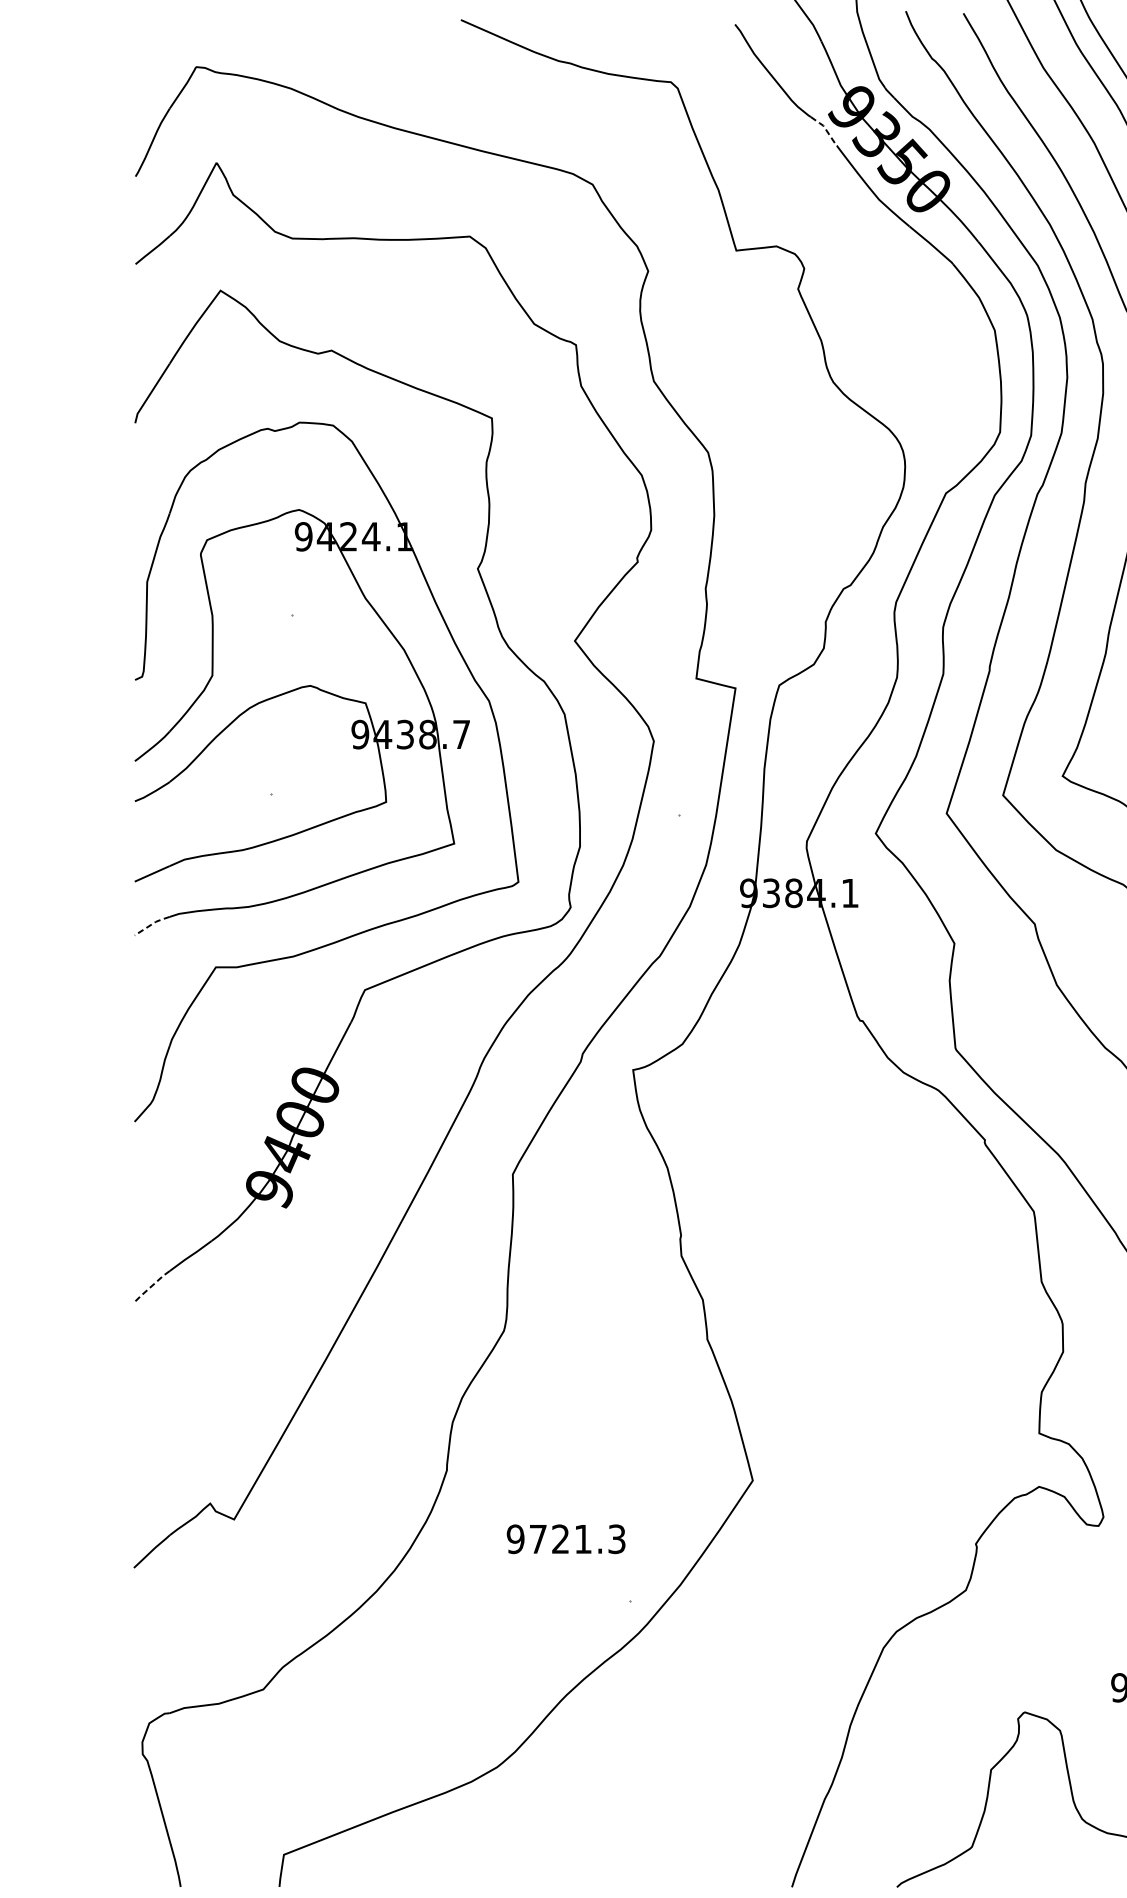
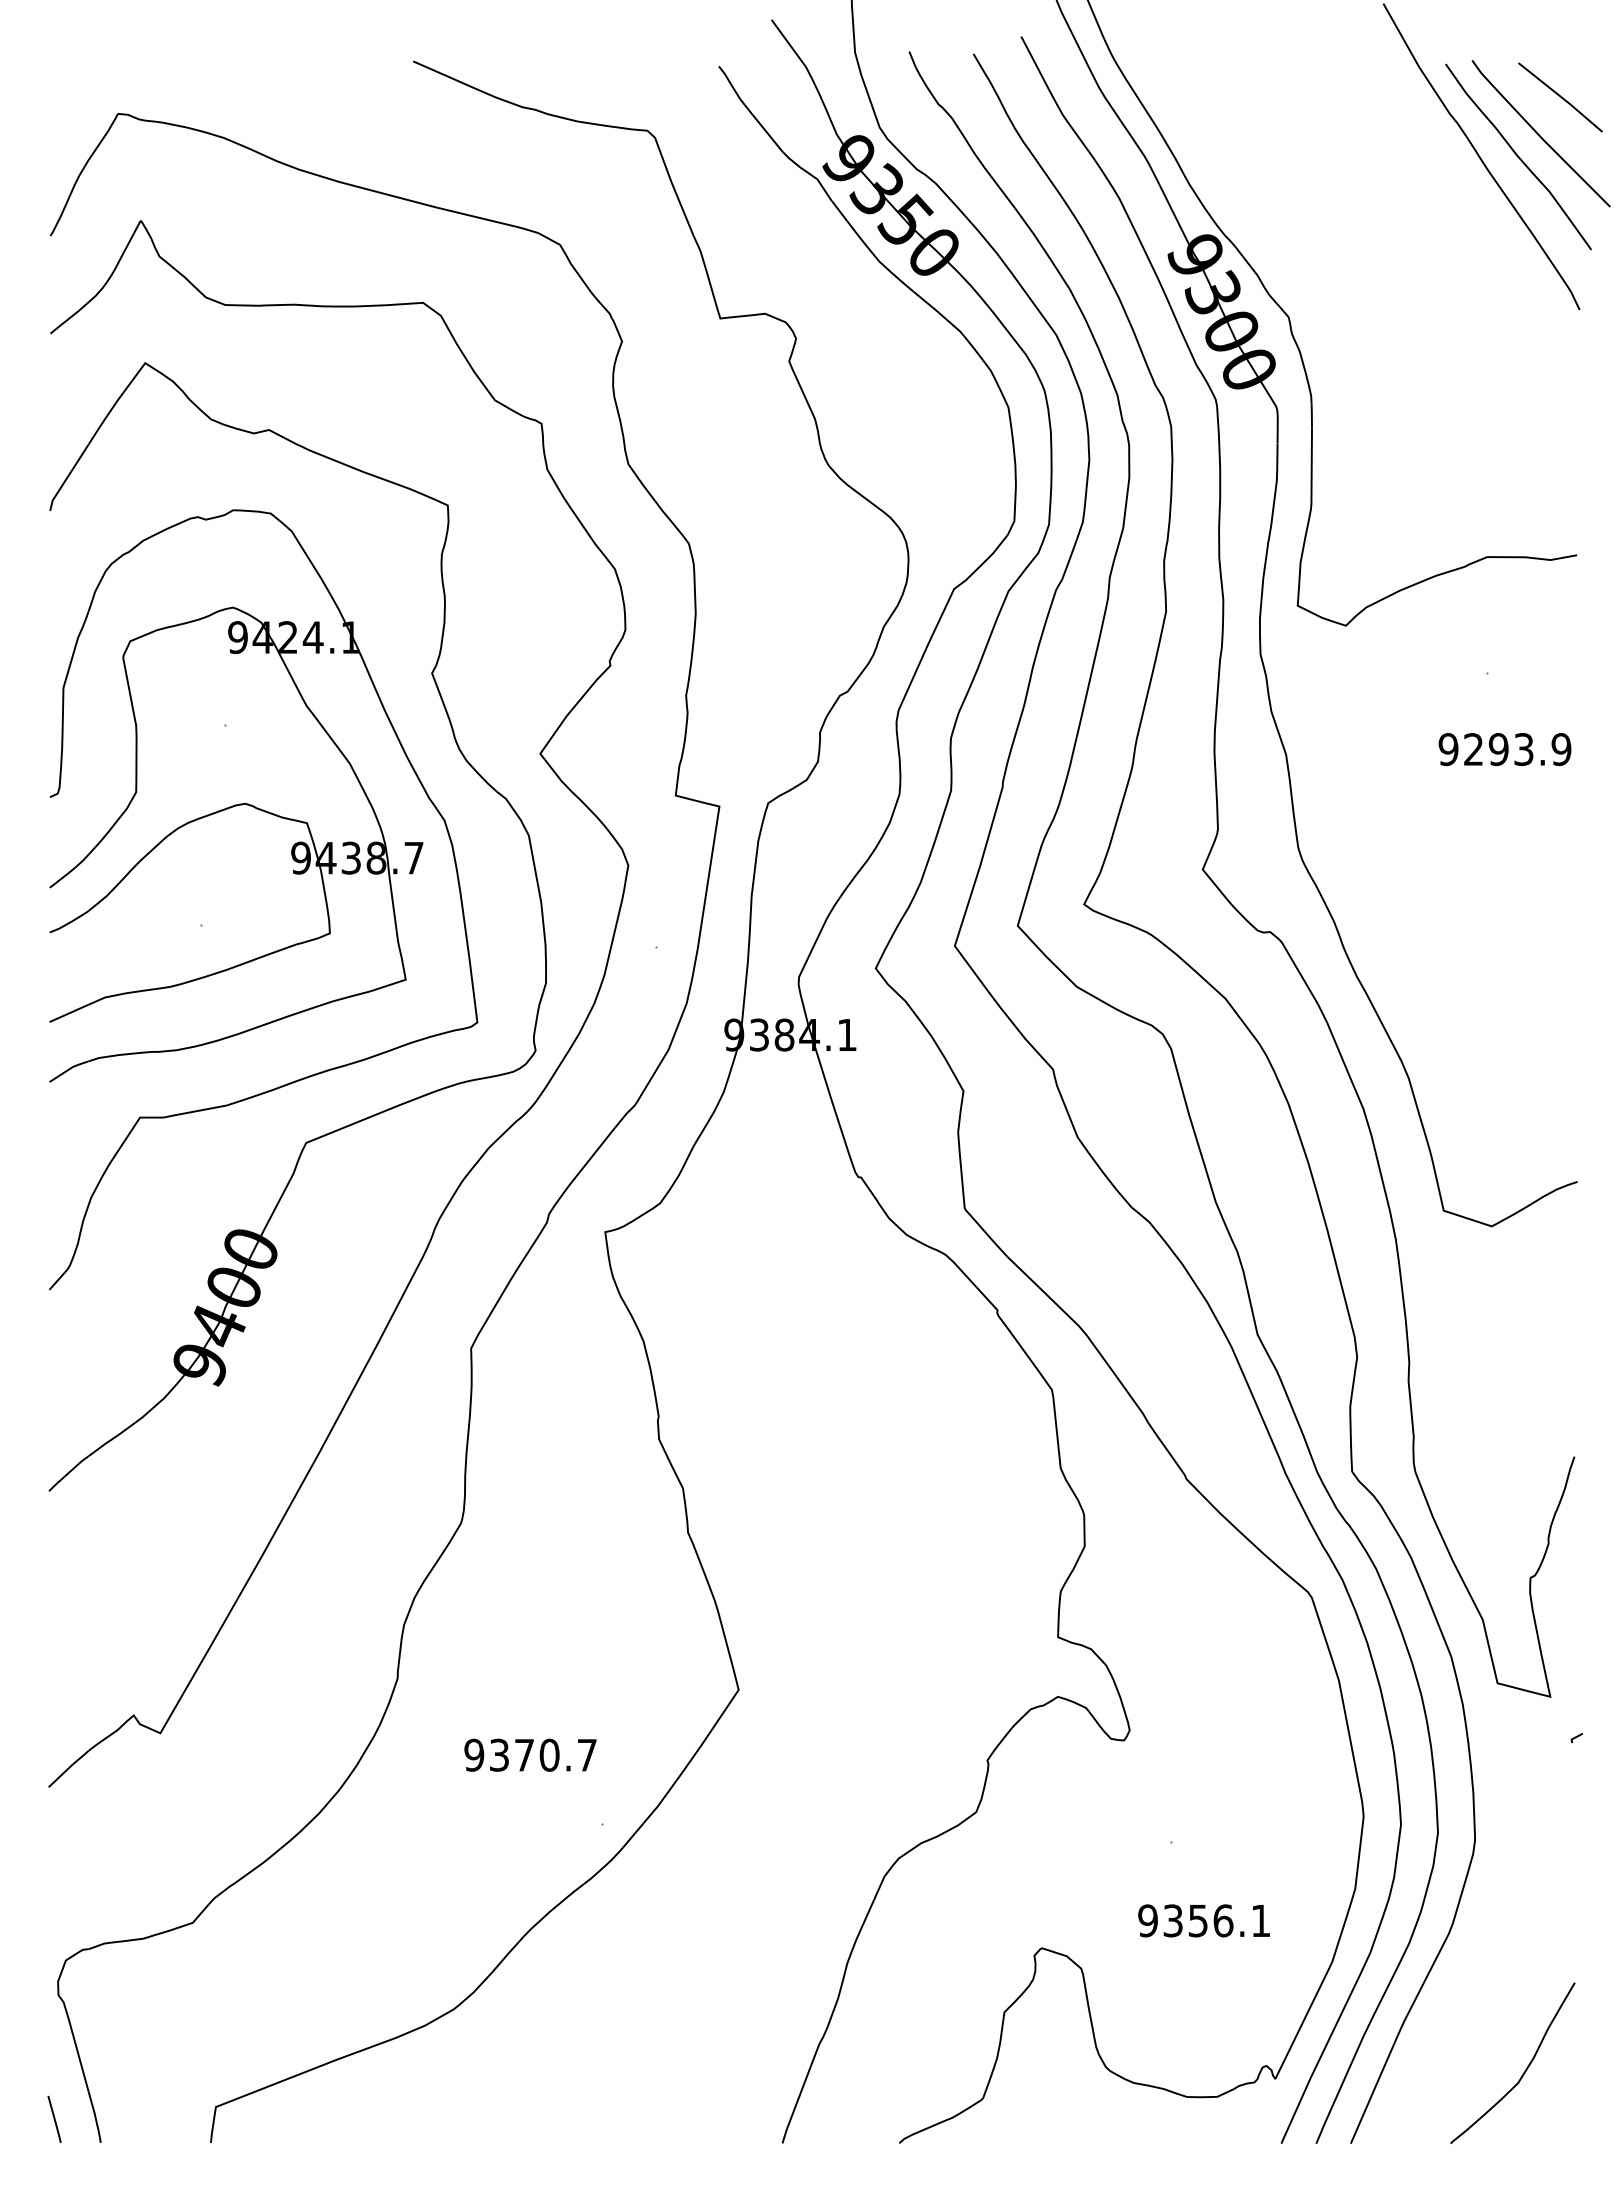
line: (825, 128) -> (819, 182), dashed -> solid
line: (152, 924) -> (69, 1069), dashed -> solid
line: (150, 1286) -> (67, 1473), dashed -> solid
text: (577, 1538) -> (543, 1754), 9721.3 -> 9370.7
line: (139, 1865) -> (54, 2119), added

